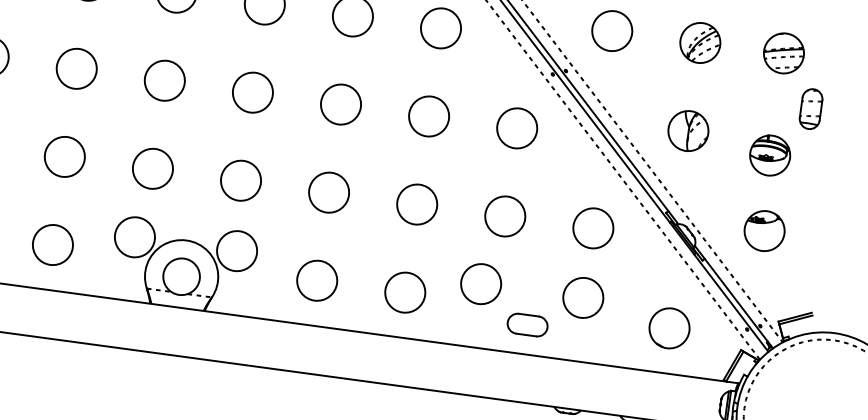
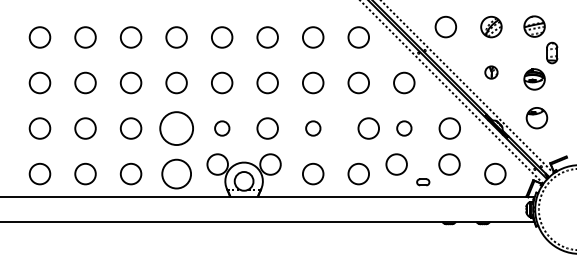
part: (688, 130) -> (491, 72), size x0.6
circle: (64, 156) -> (176, 128), size x1.6
circle: (153, 168) -> (222, 128), size x0.7
circle: (329, 192) -> (313, 128), size x0.7
circle: (416, 204) -> (368, 128), moved
circle: (505, 216) -> (404, 128), size x0.7
circle: (52, 243) -> (176, 173), size x1.4
part: (528, 325) -> (423, 182), size x0.6

